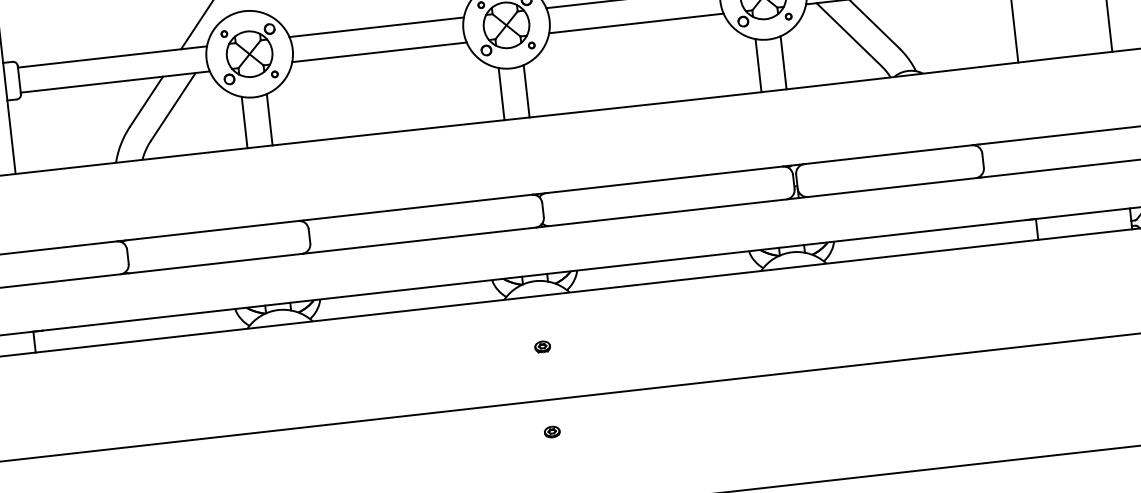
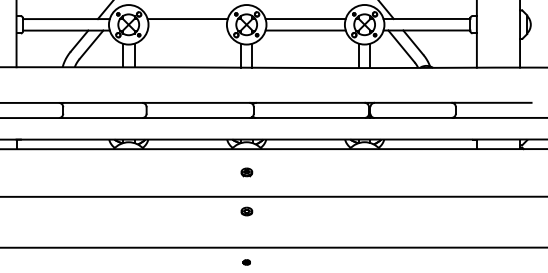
line: (378, 52) -> (187, 30), removed
part: (542, 347) -> (246, 172), size x1.6
part: (551, 432) -> (246, 211), size x1.6

